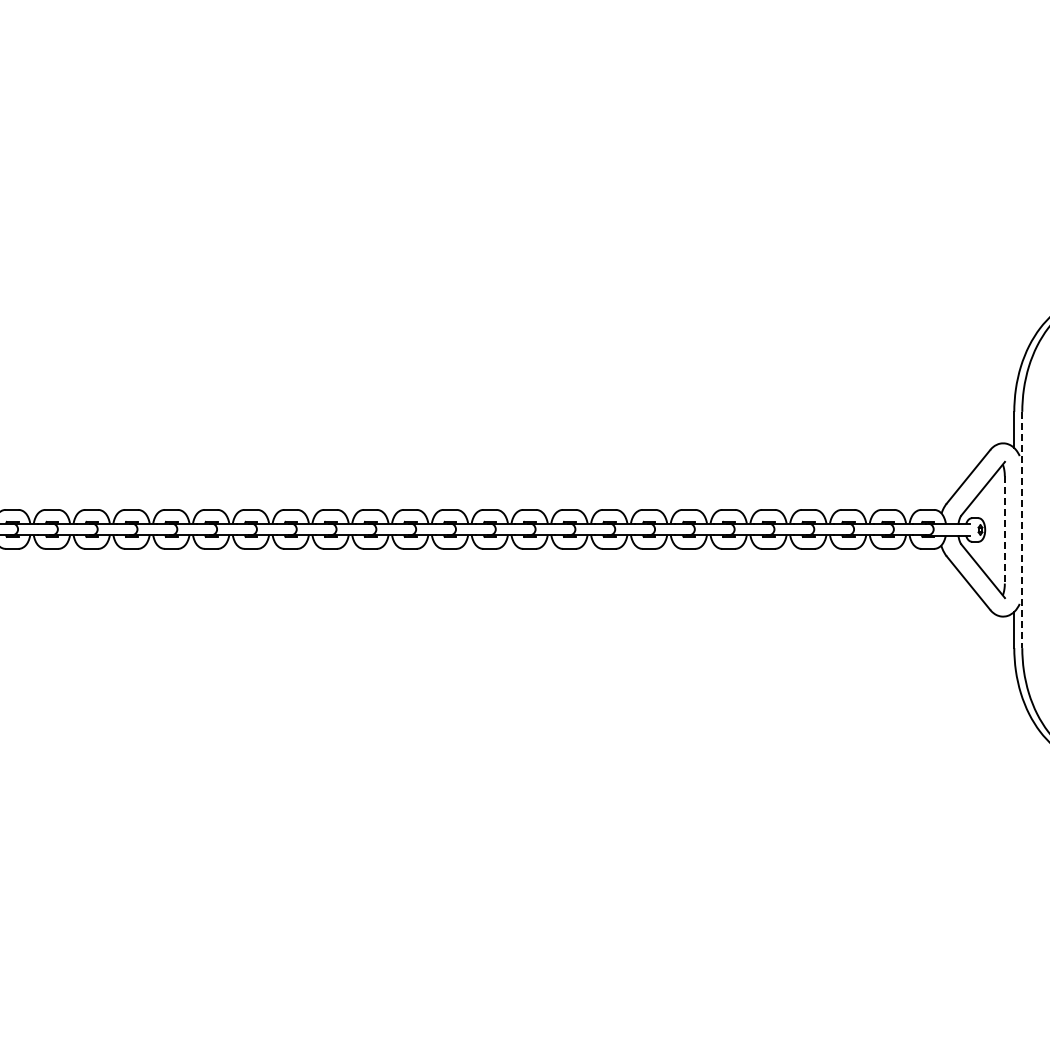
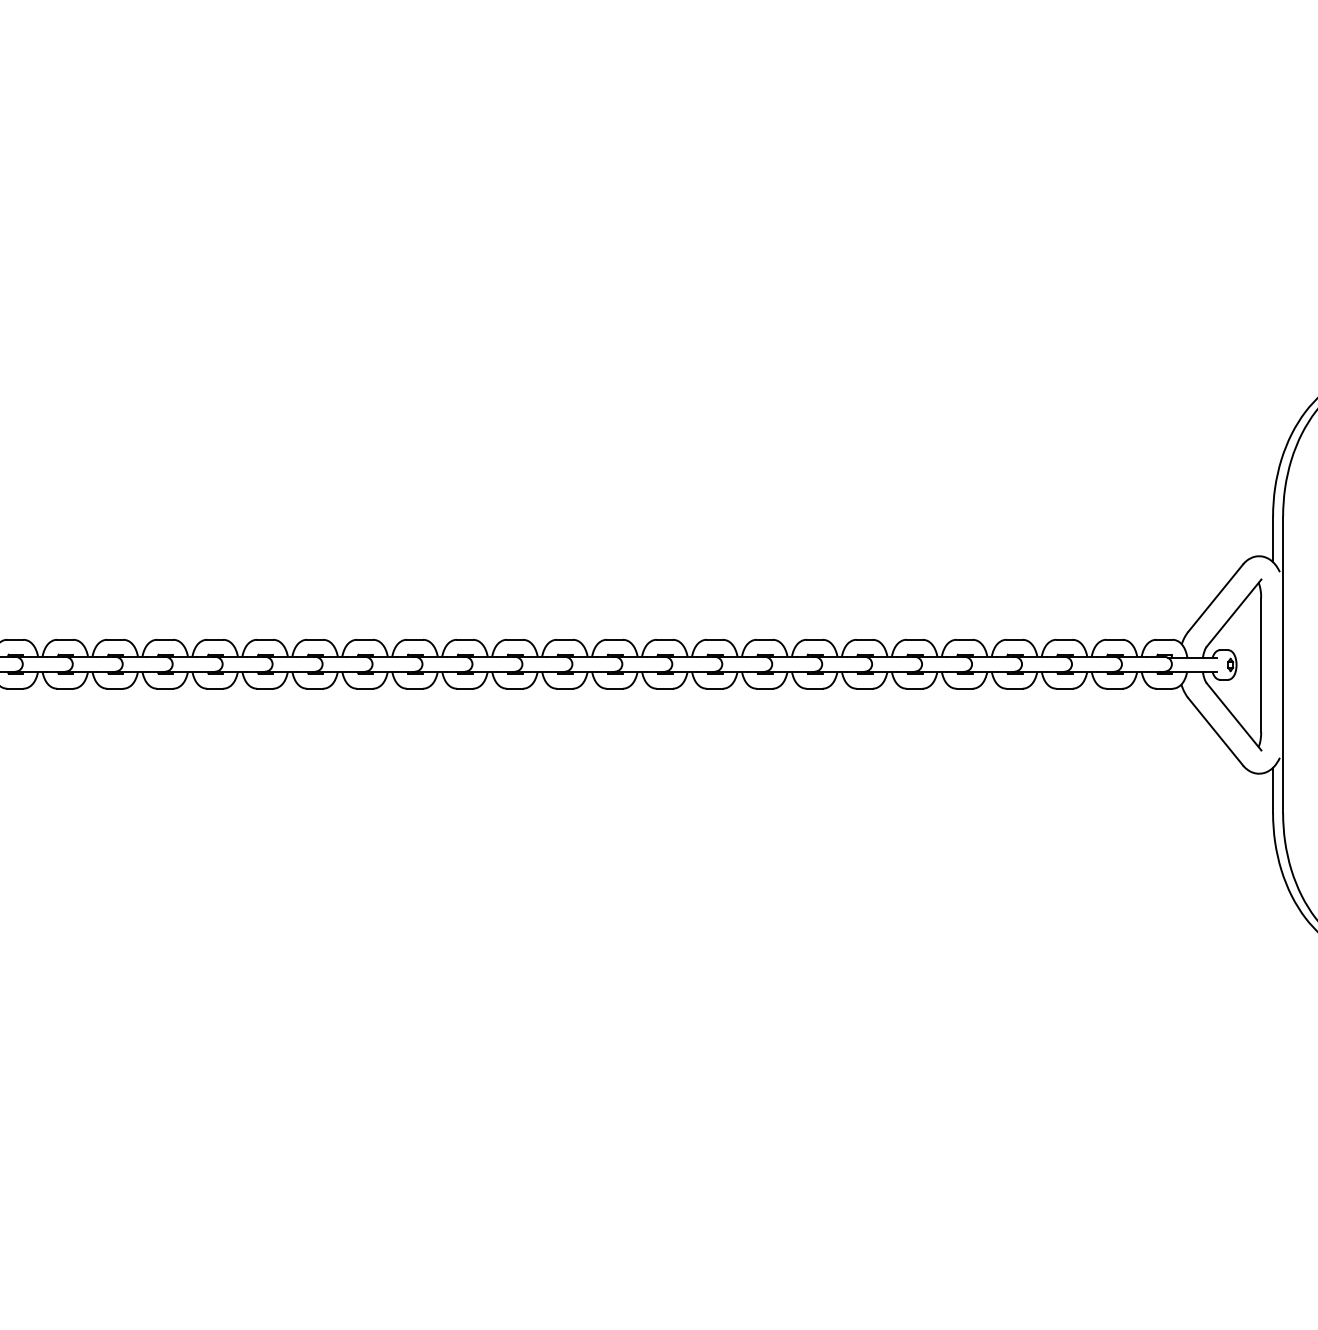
line: (1004, 530) -> (1260, 665), dashed -> solid
line: (1022, 530) -> (1283, 665), dashed -> solid

